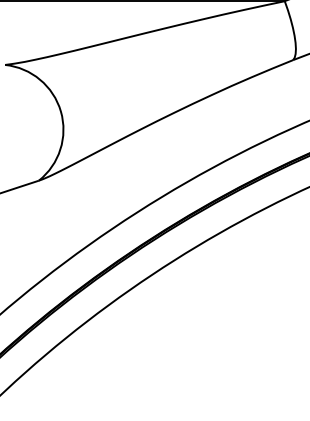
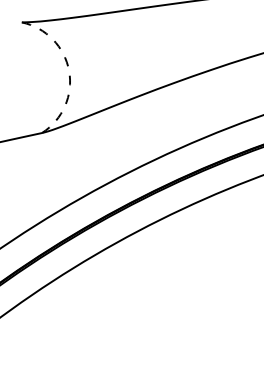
arc: (60, 111) -> (68, 70), solid -> dashed

